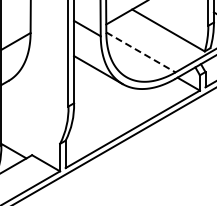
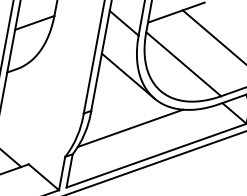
line: (140, 52) -> (183, 64), dashed -> solid
line: (107, 111) -> (129, 128), added

